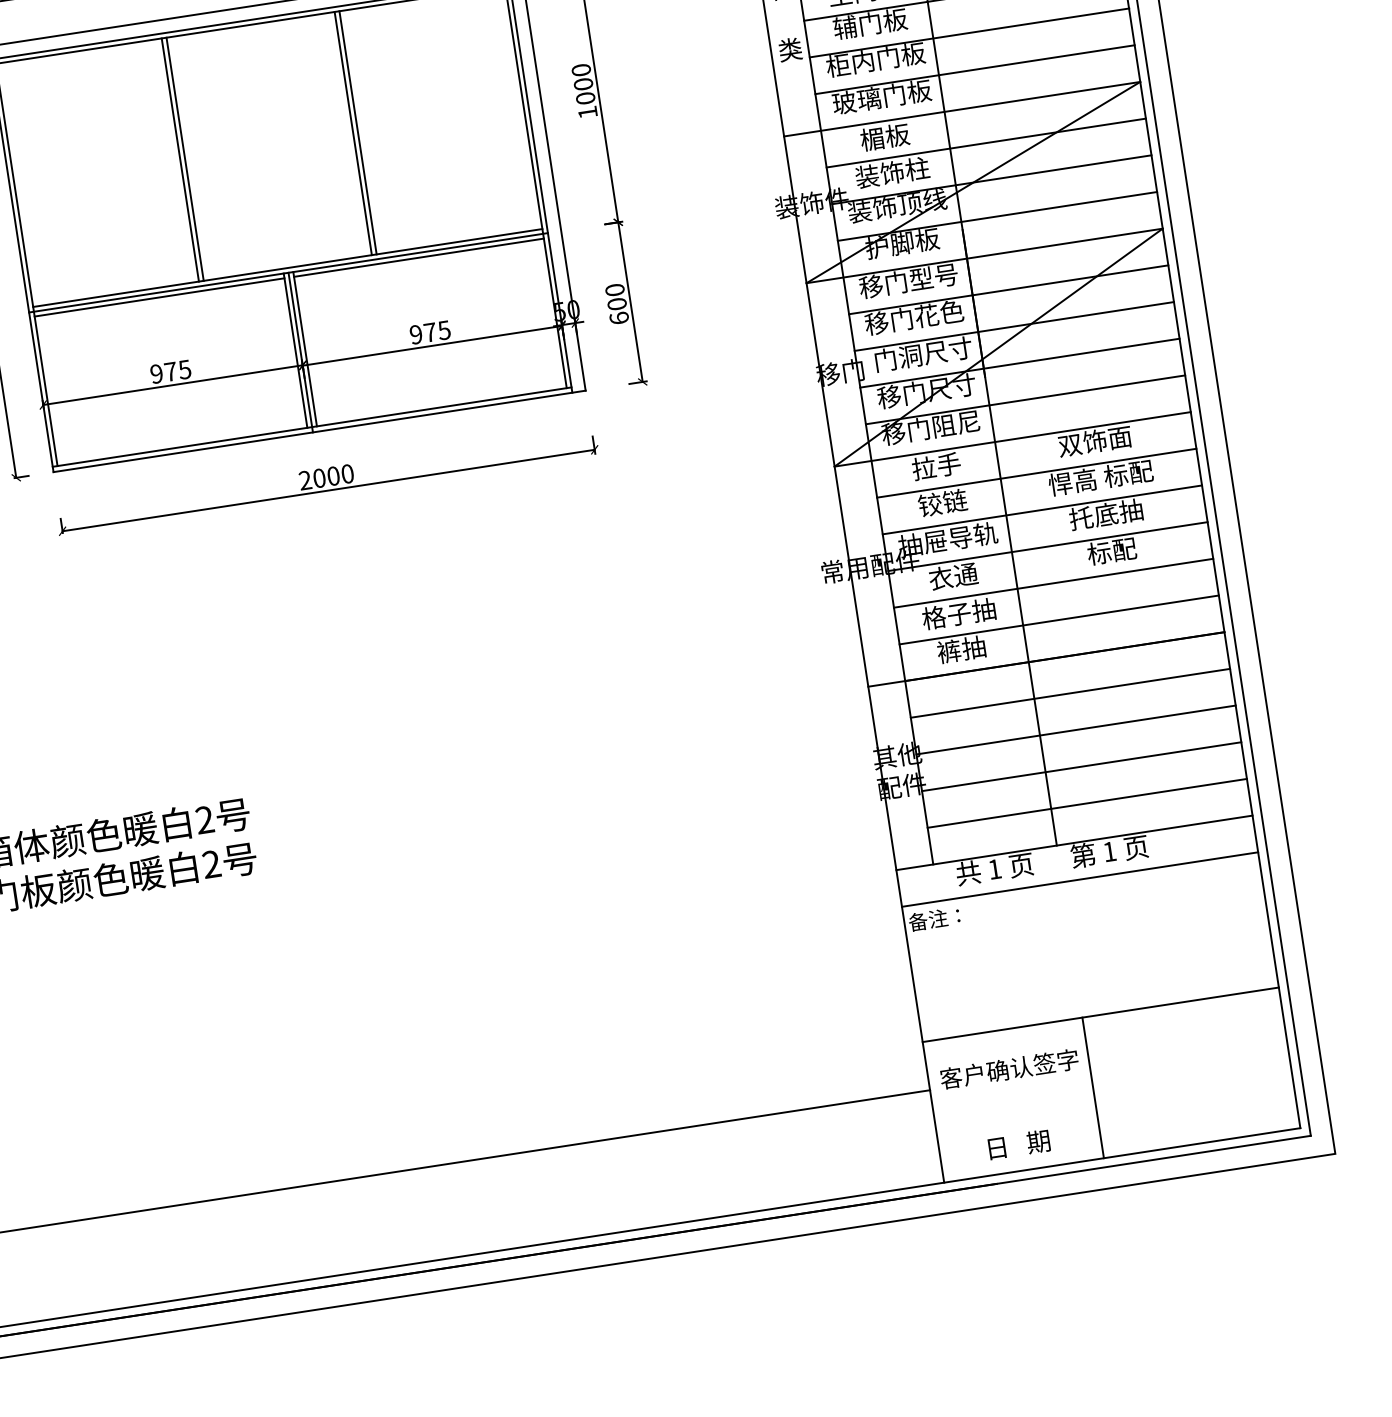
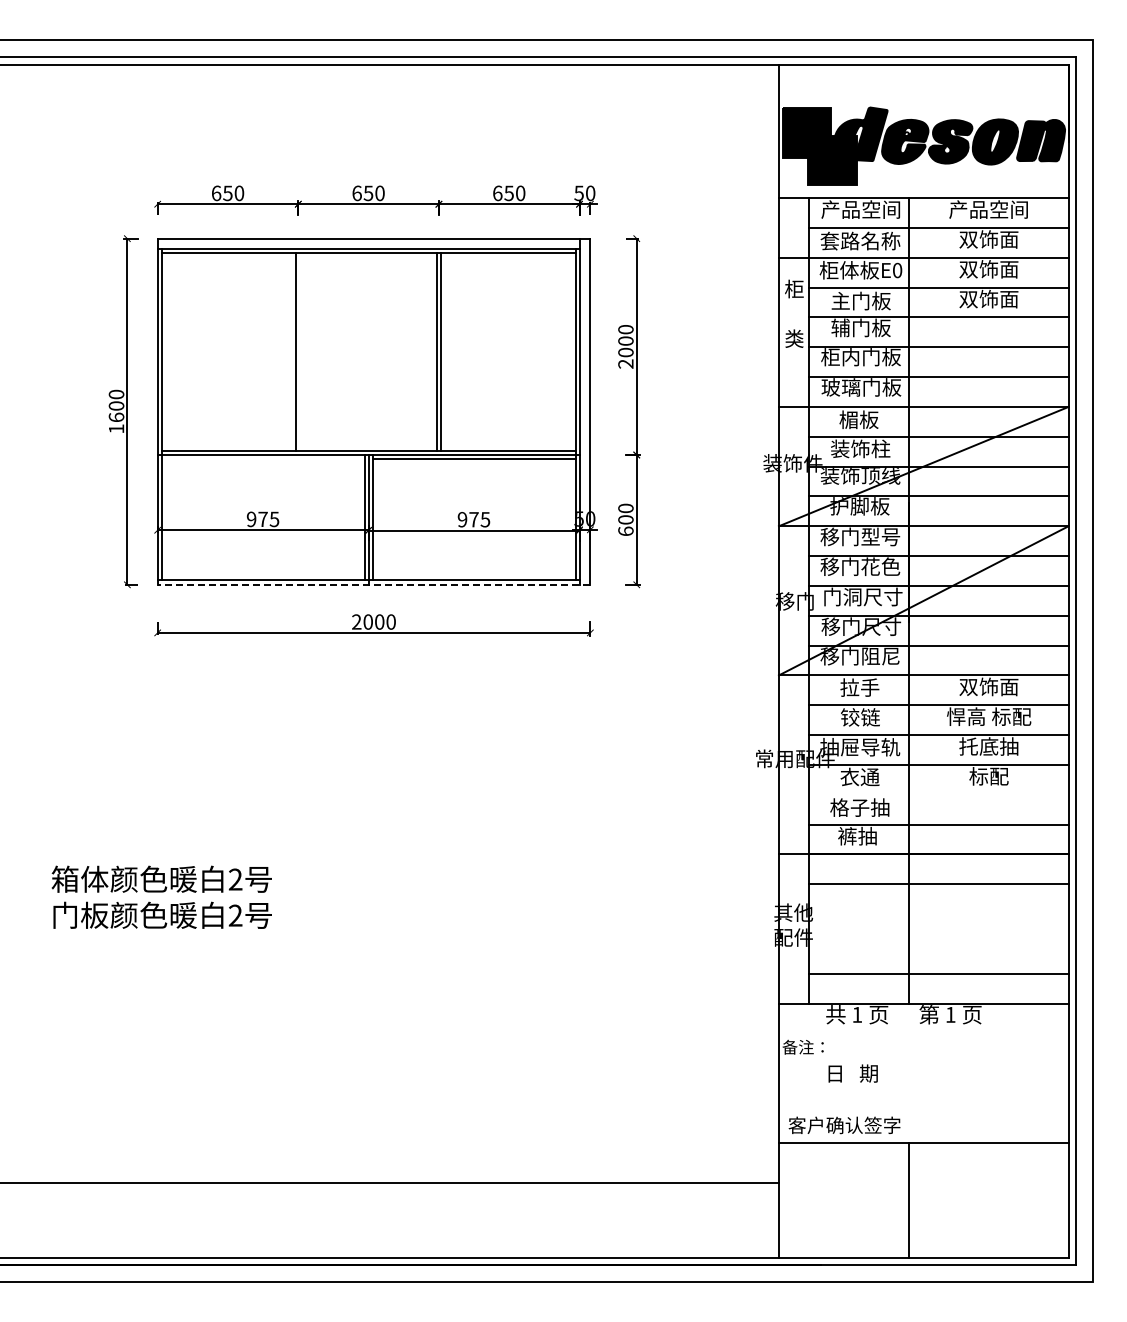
text: (587, 111) -> (625, 363), 1000 -> 2000
line: (185, 159) -> (300, 352), removed
line: (158, 297) -> (262, 458), removed
line: (318, 431) -> (373, 584), solid -> dashed
line: (1053, 583) -> (938, 794), removed
line: (1075, 730) -> (938, 914), removed
line: (1081, 766) -> (938, 943), removed
line: (1079, 879) -> (923, 1033), removed
text: (1009, 1069) -> (844, 1125), moved
text: (1018, 1144) -> (852, 1073), moved

